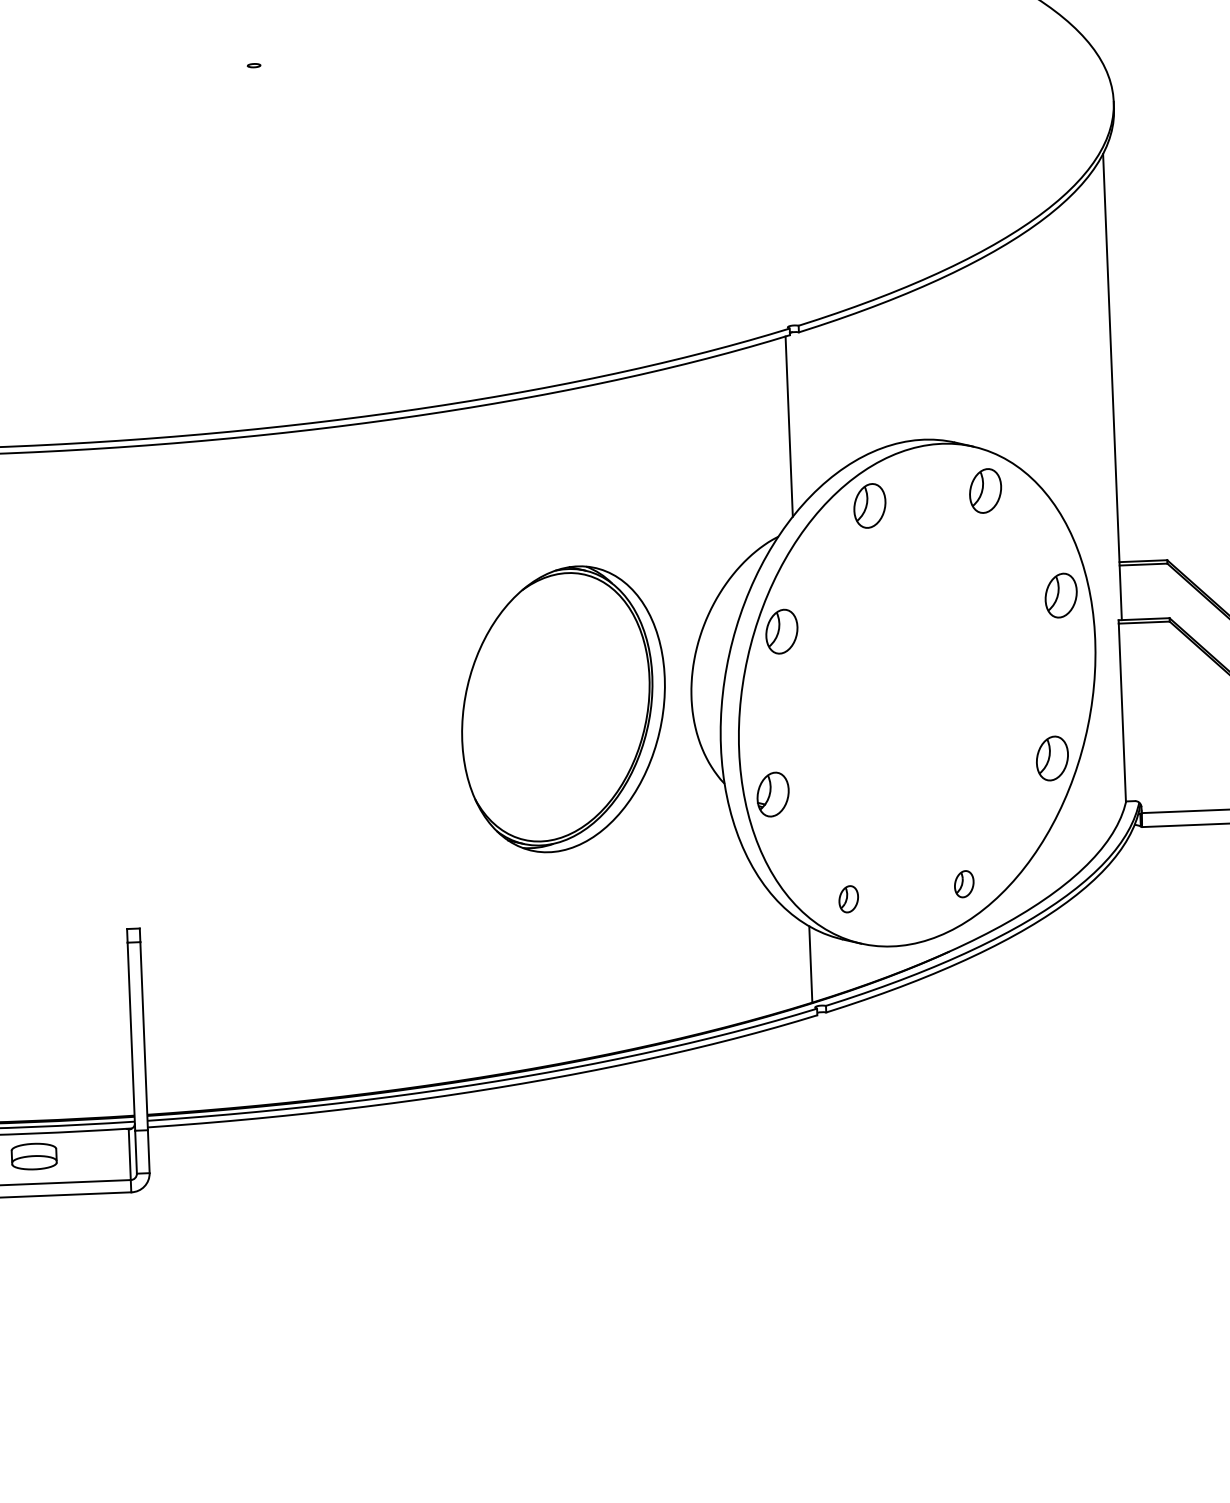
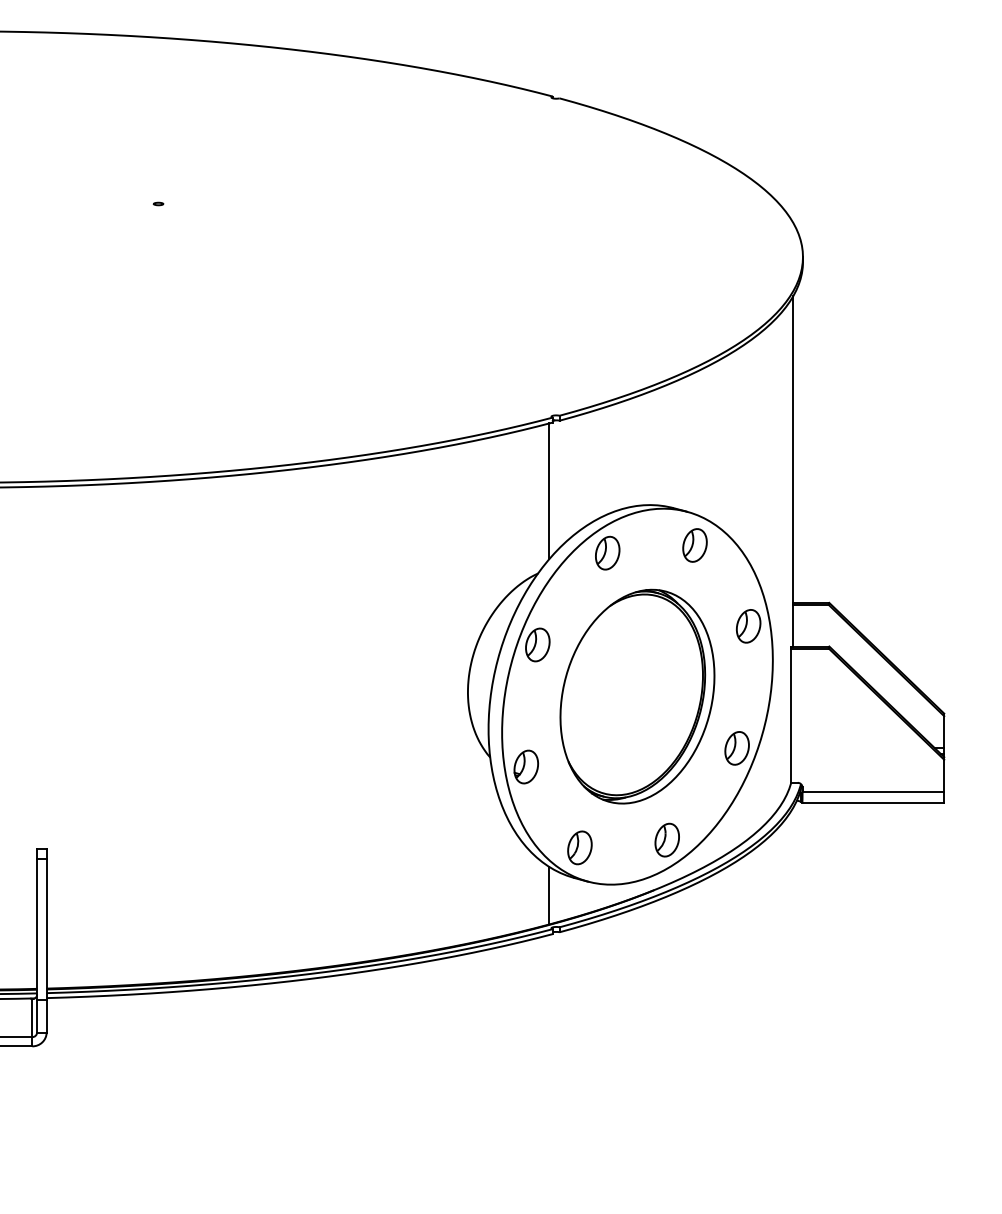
part: (563, 709) -> (637, 696), moved
part: (963, 883) -> (666, 839), size x1.67
part: (848, 898) -> (579, 847), size x1.67

